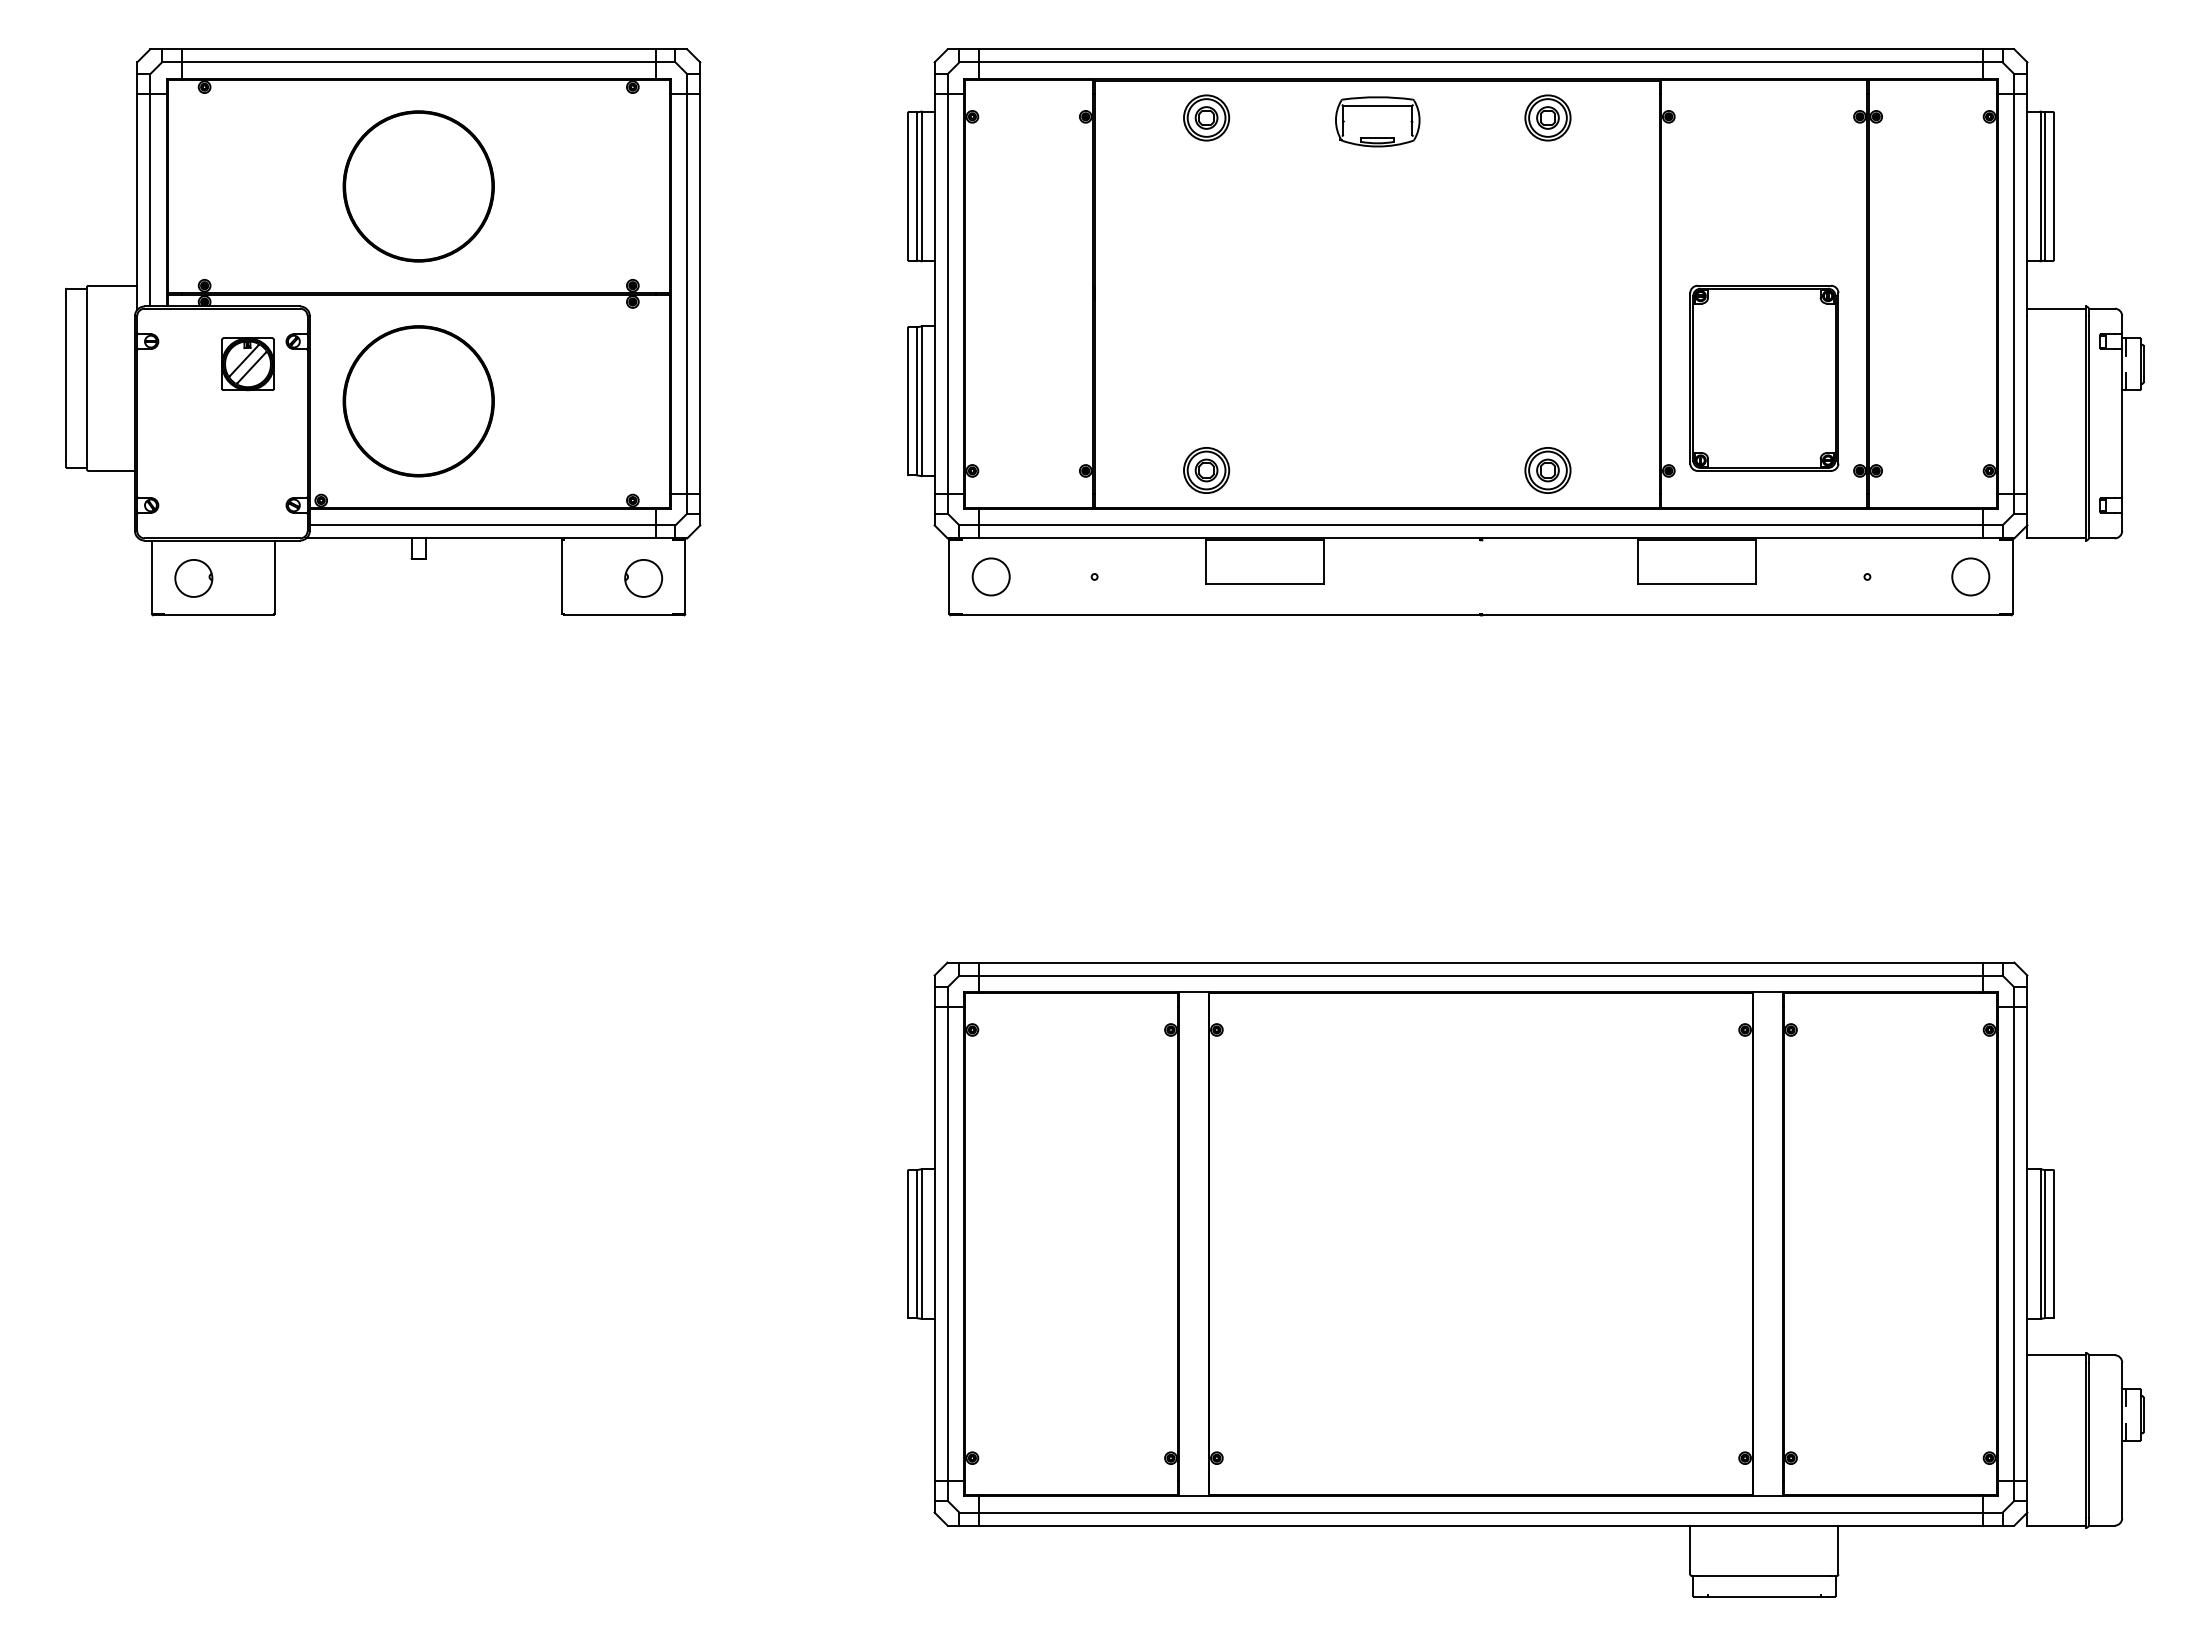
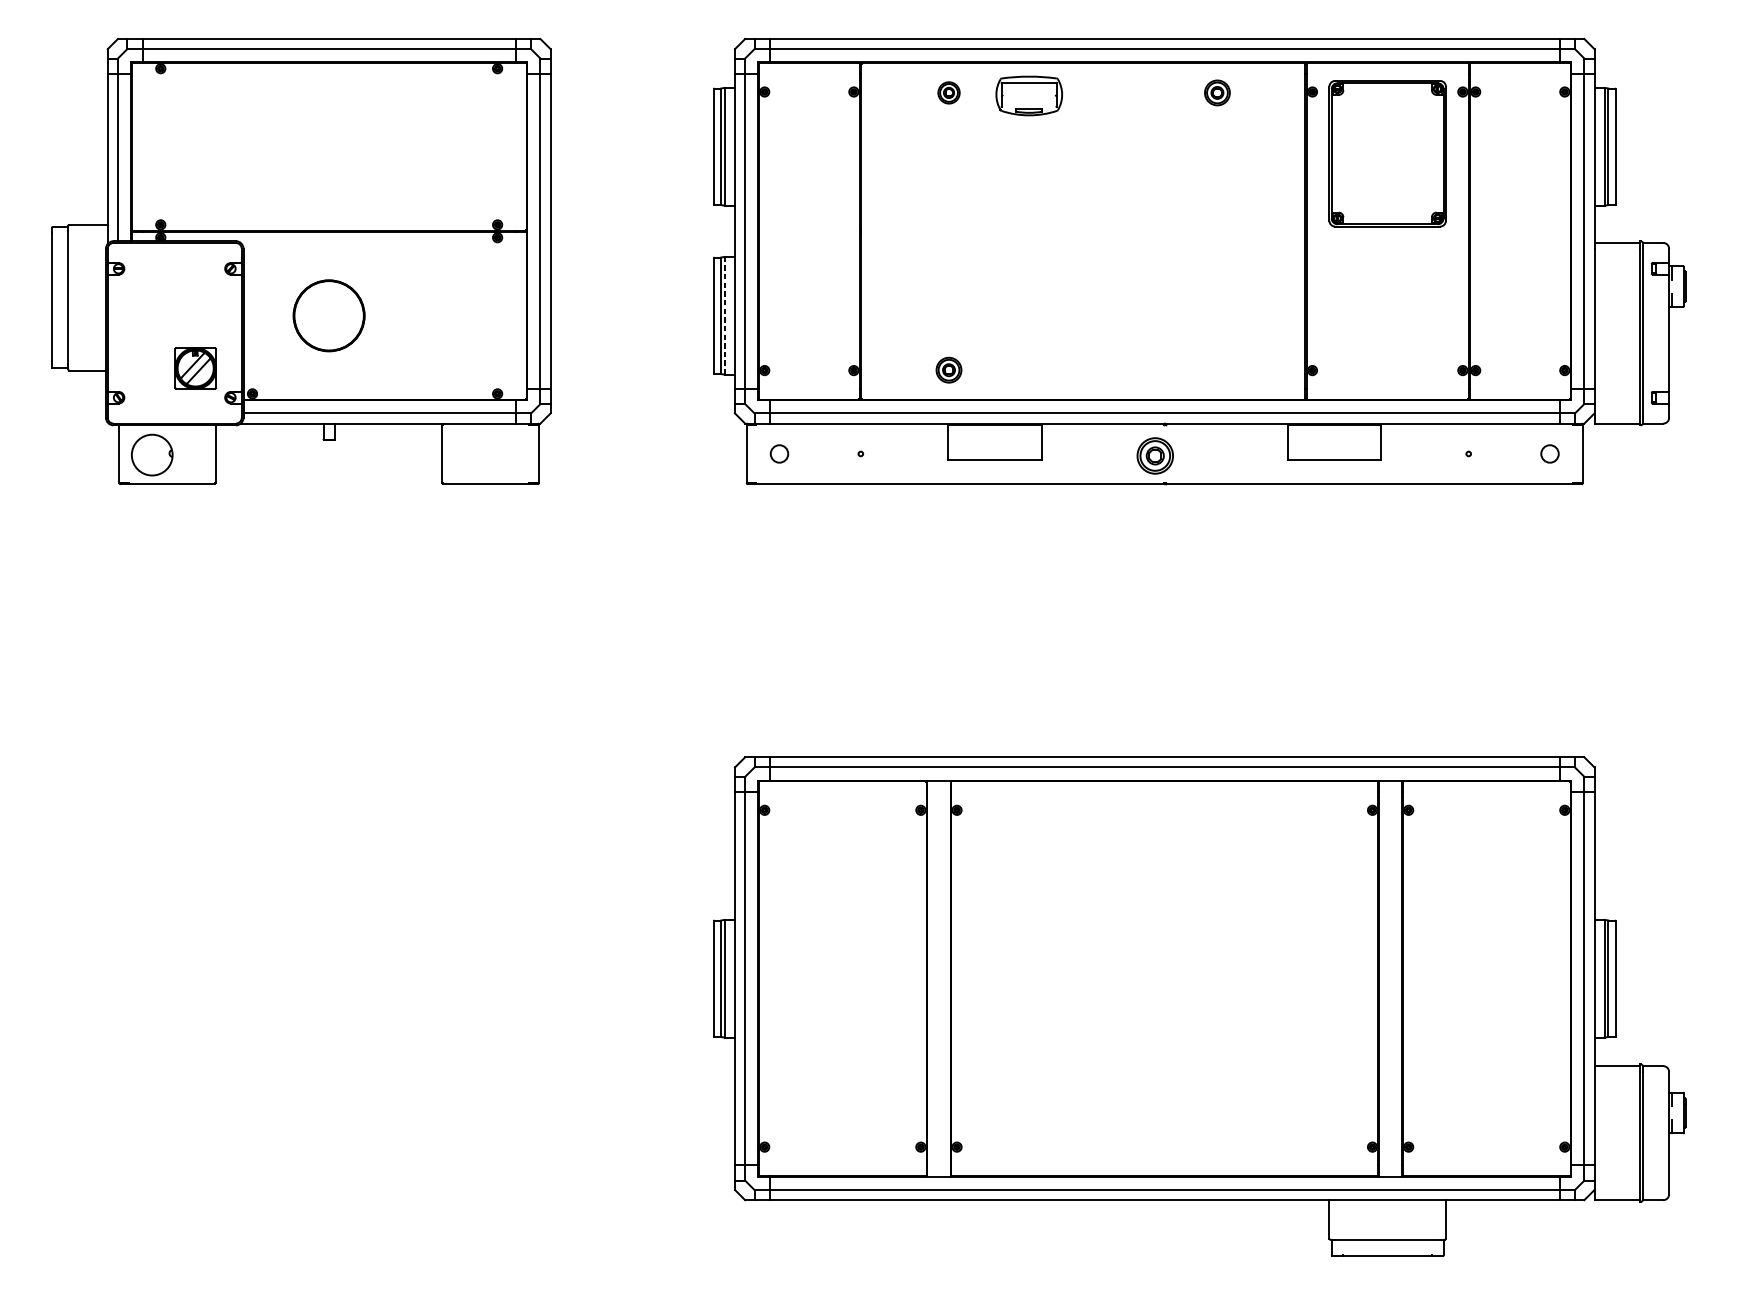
part: (1206, 117) -> (948, 92), size x0.6
part: (1547, 117) -> (1217, 92), size x0.7
part: (1377, 121) -> (1029, 95), moved
part: (418, 186) -> (328, 146), removed
part: (247, 364) -> (195, 368), moved
part: (1764, 377) -> (1387, 153), moved
part: (418, 401) -> (328, 315), size x0.6
line: (921, 401) -> (724, 315), solid -> dashed
part: (1206, 470) -> (948, 370), size x0.7
part: (1547, 470) -> (1154, 455), moved
circle: (990, 576) -> (778, 453), size x0.6
circle: (1970, 576) -> (1549, 453), size x0.6
part: (193, 578) -> (152, 455), size x1.4
part: (643, 578) -> (505, 455), removed

